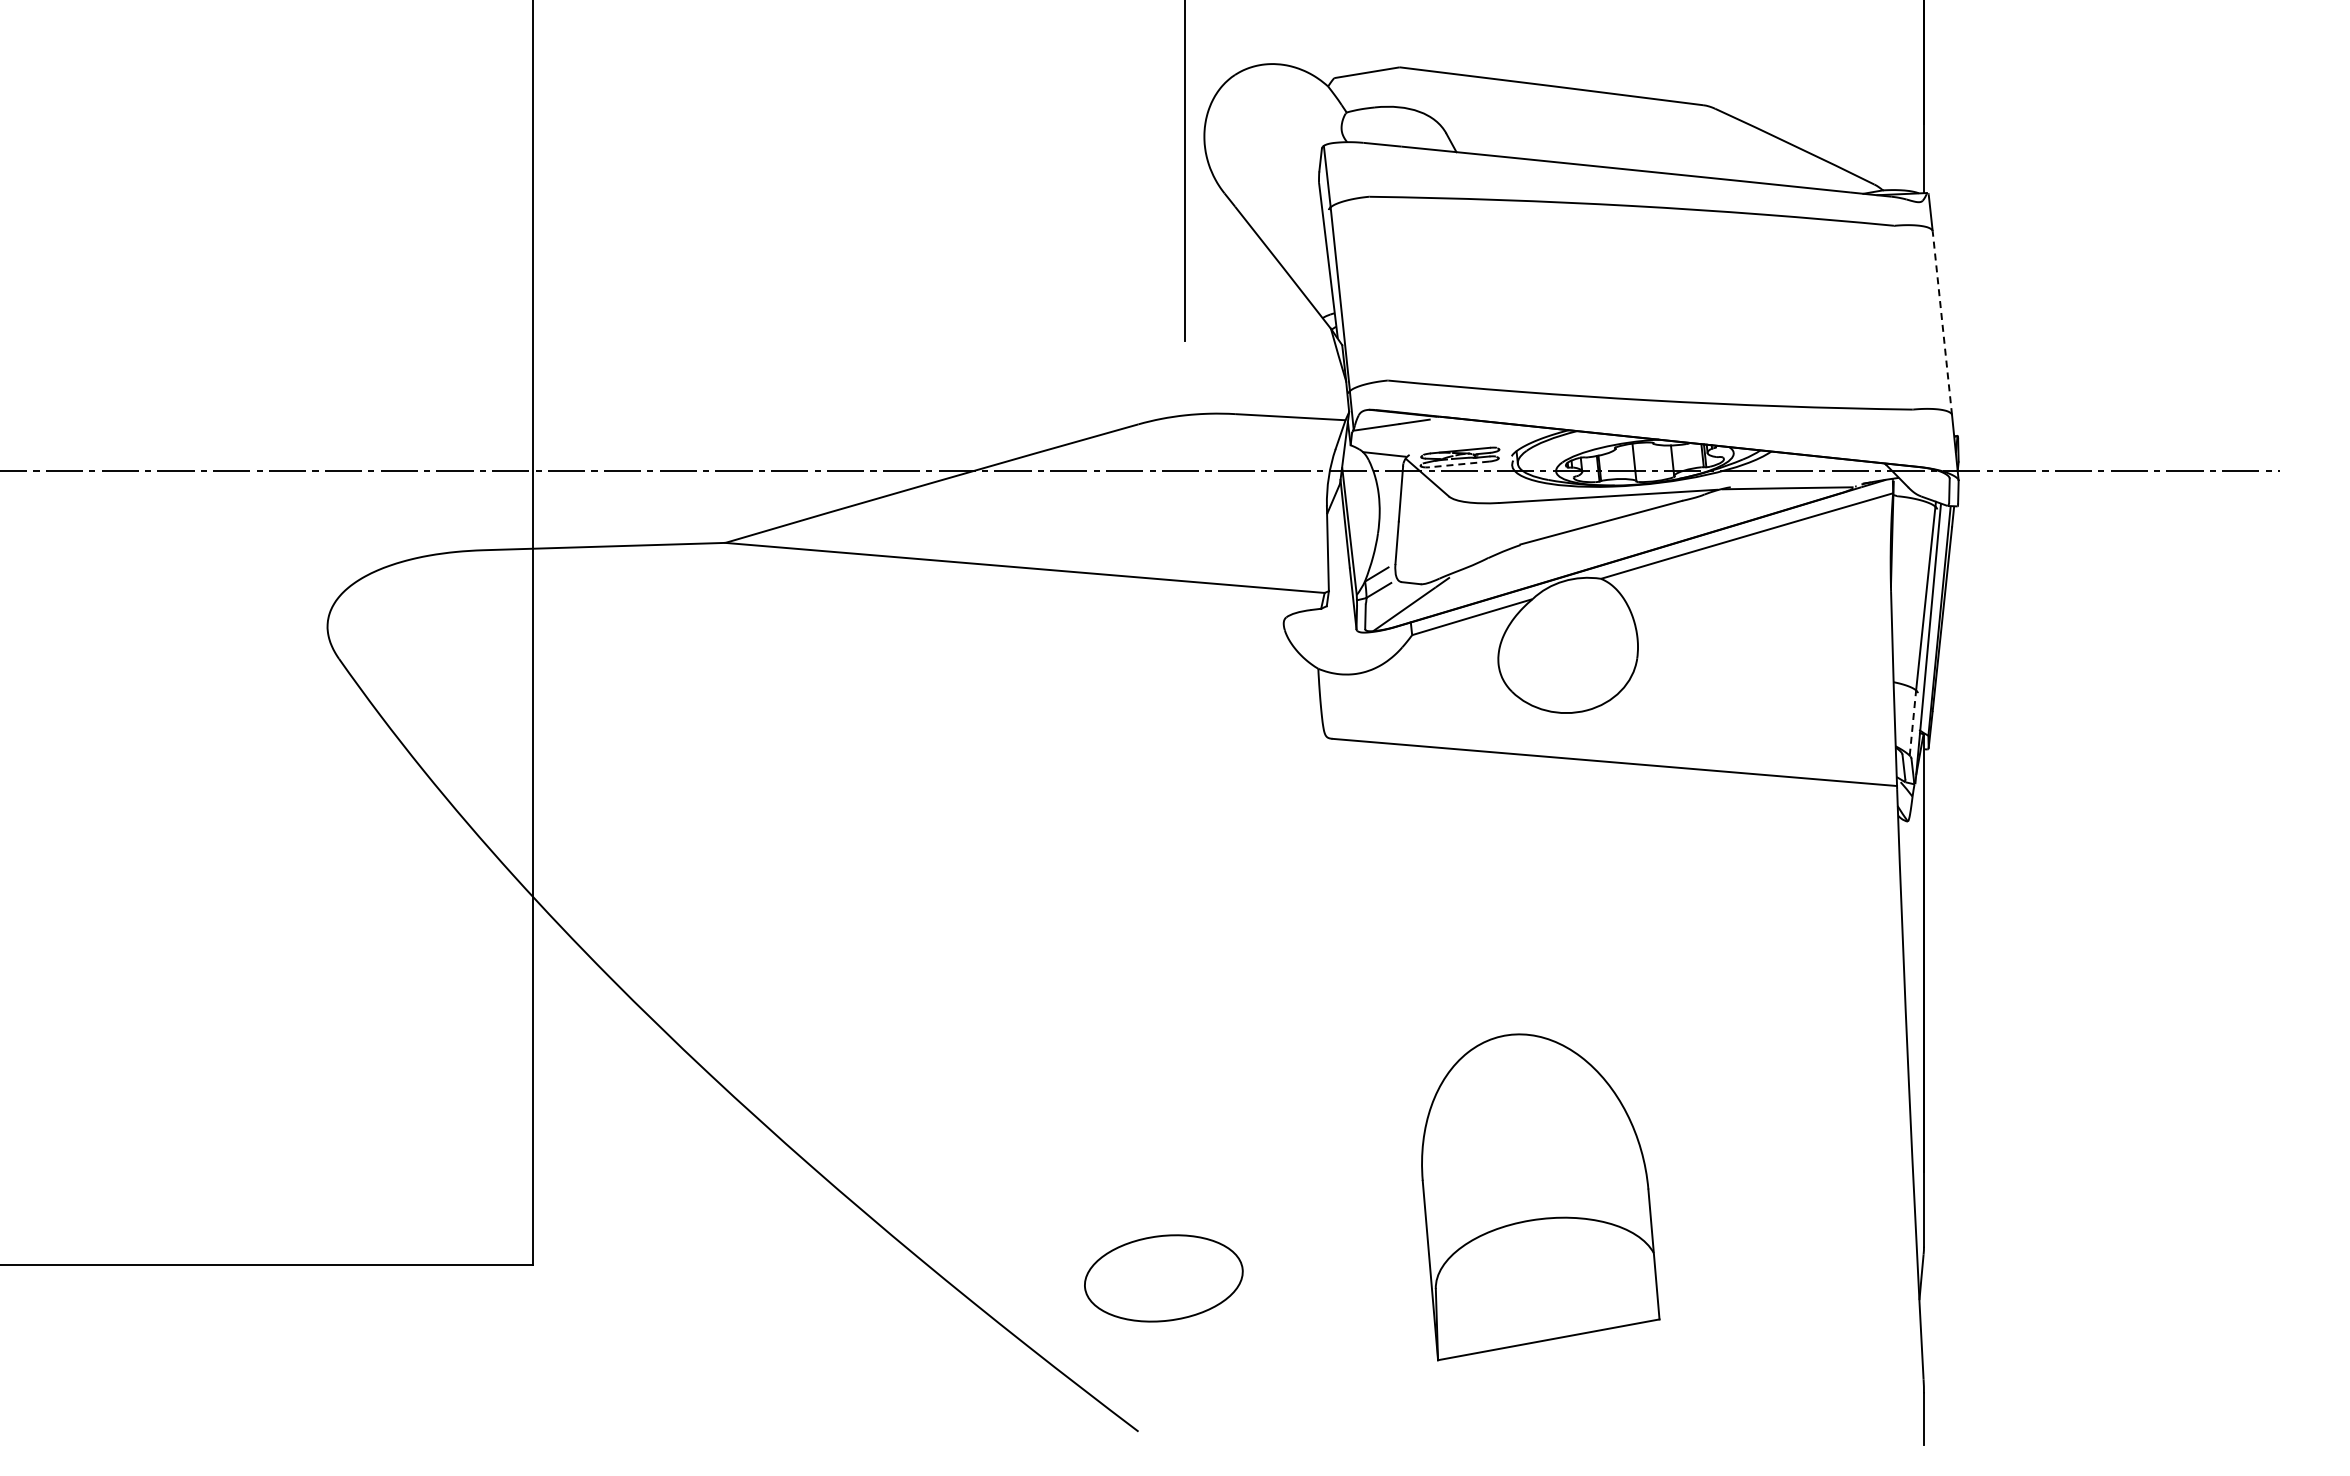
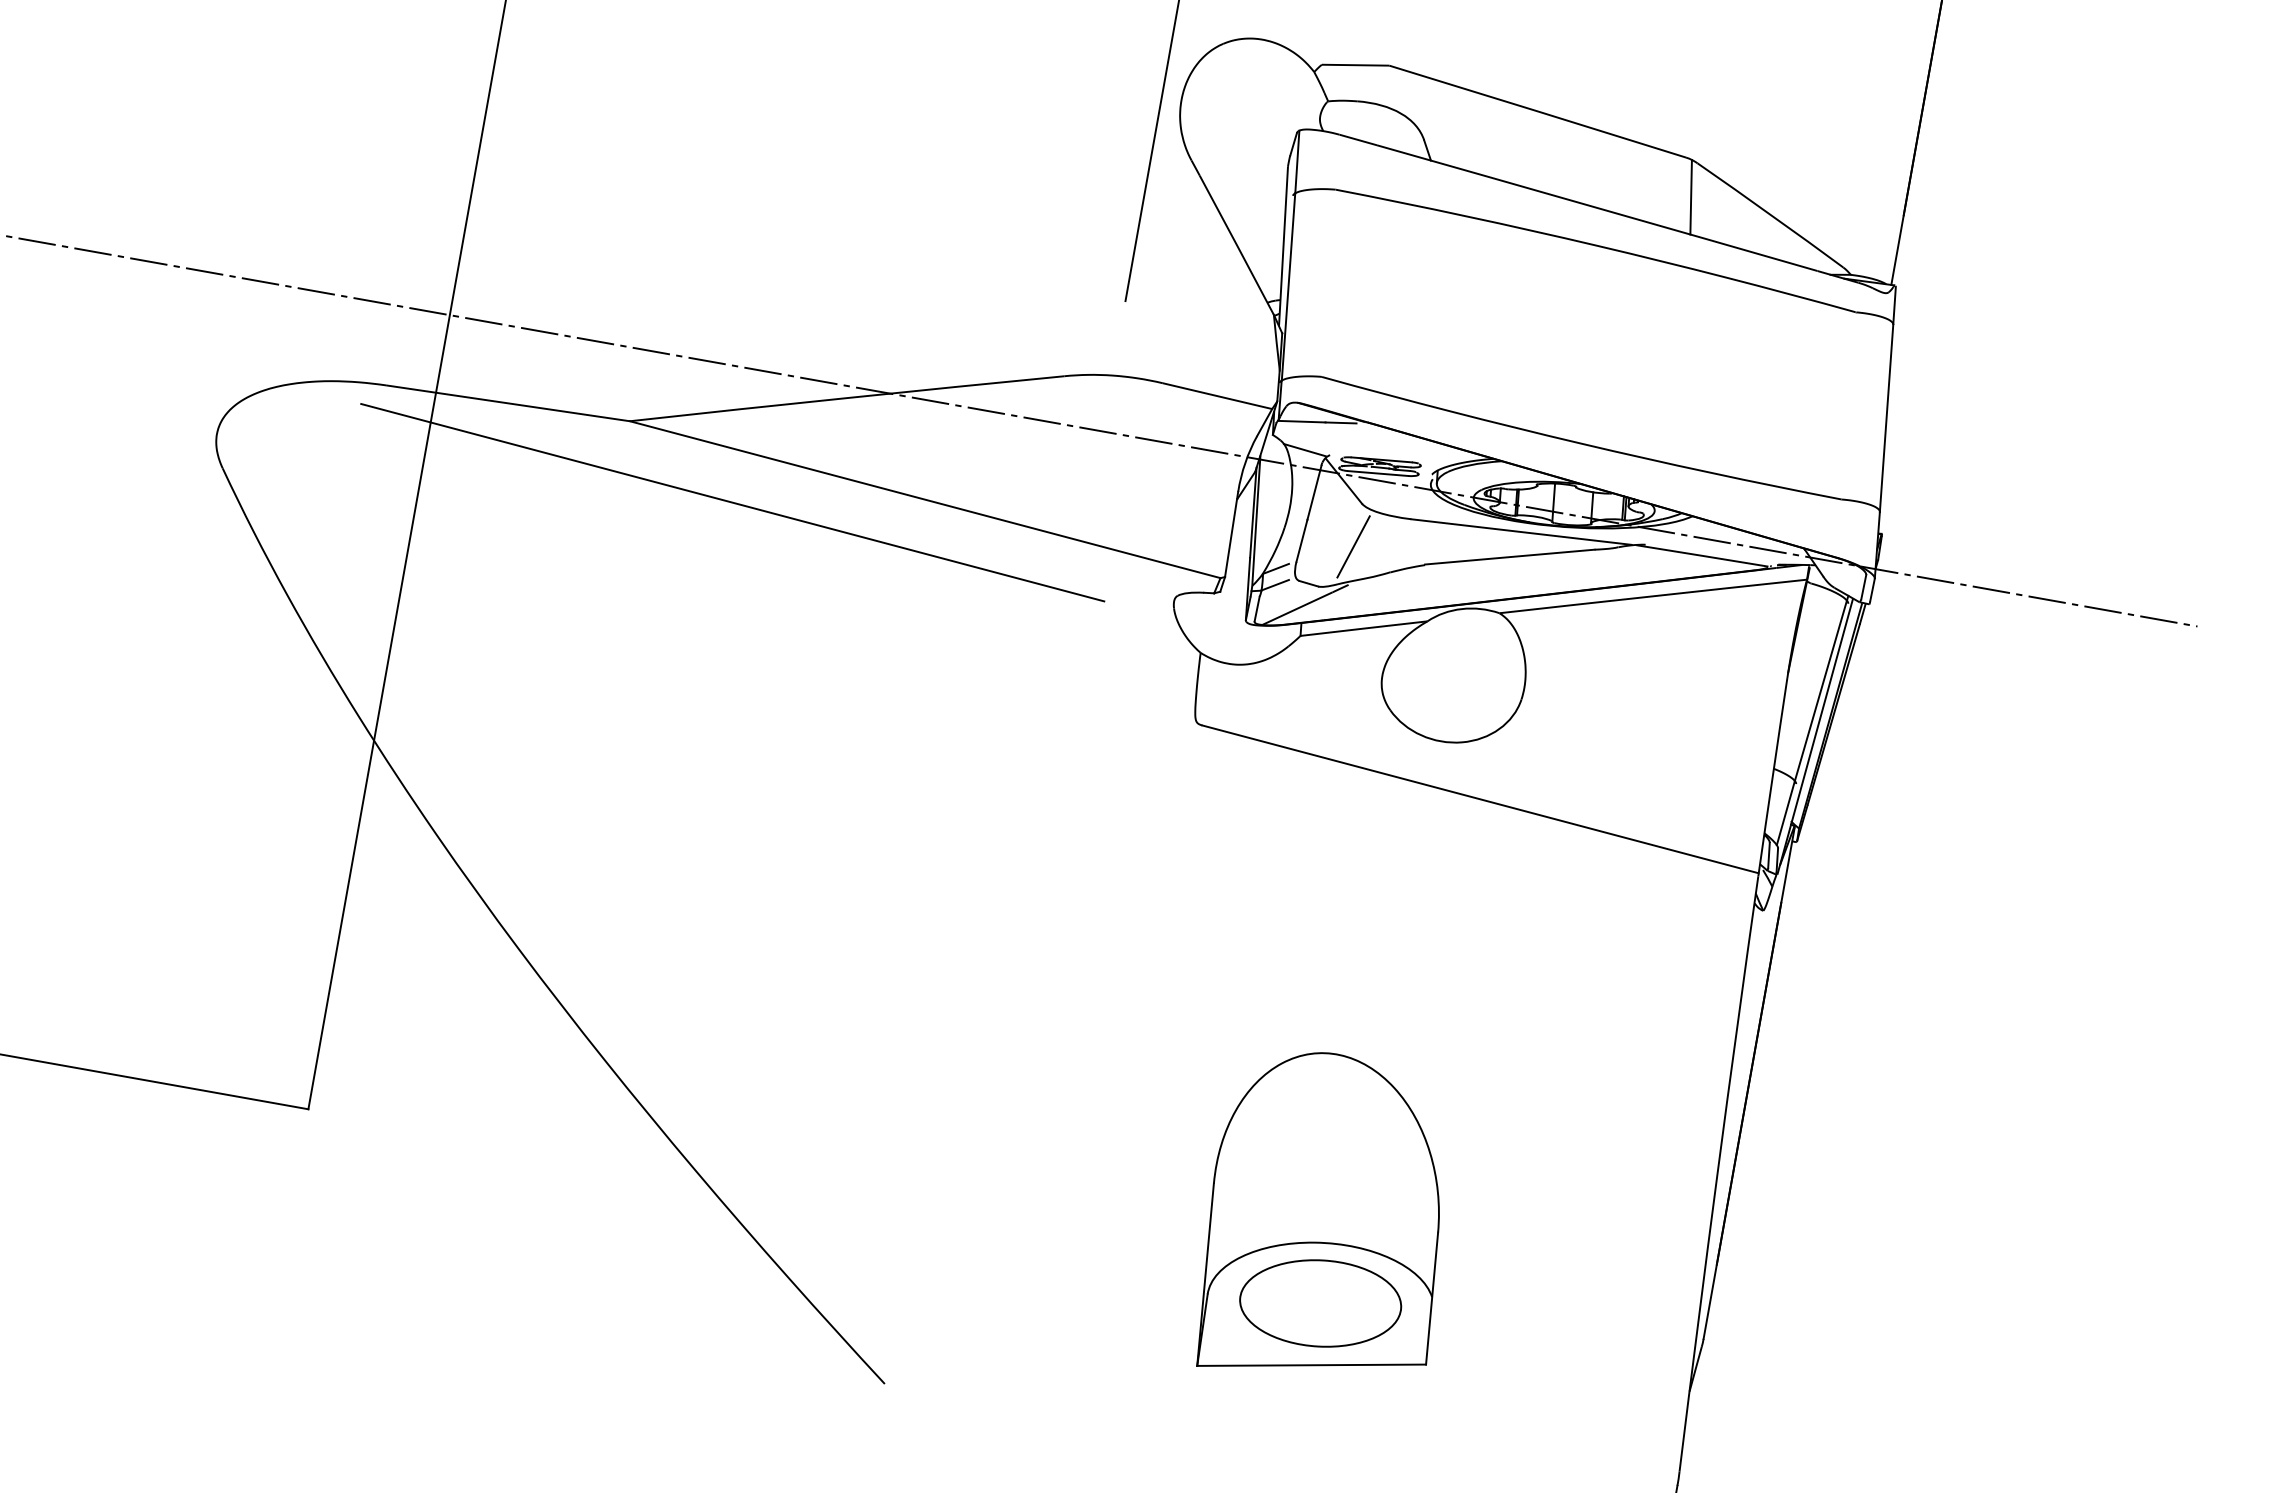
line: (1714, 142) -> (1690, 196), added
line: (1942, 322) -> (1886, 417), dashed -> solid
line: (1459, 464) -> (1378, 473), dashed -> solid
line: (1447, 539) -> (1352, 546), added
line: (839, 603) -> (733, 502), added
line: (1912, 723) -> (1785, 813), dashed -> solid
part: (1163, 1278) -> (1320, 1303), moved

